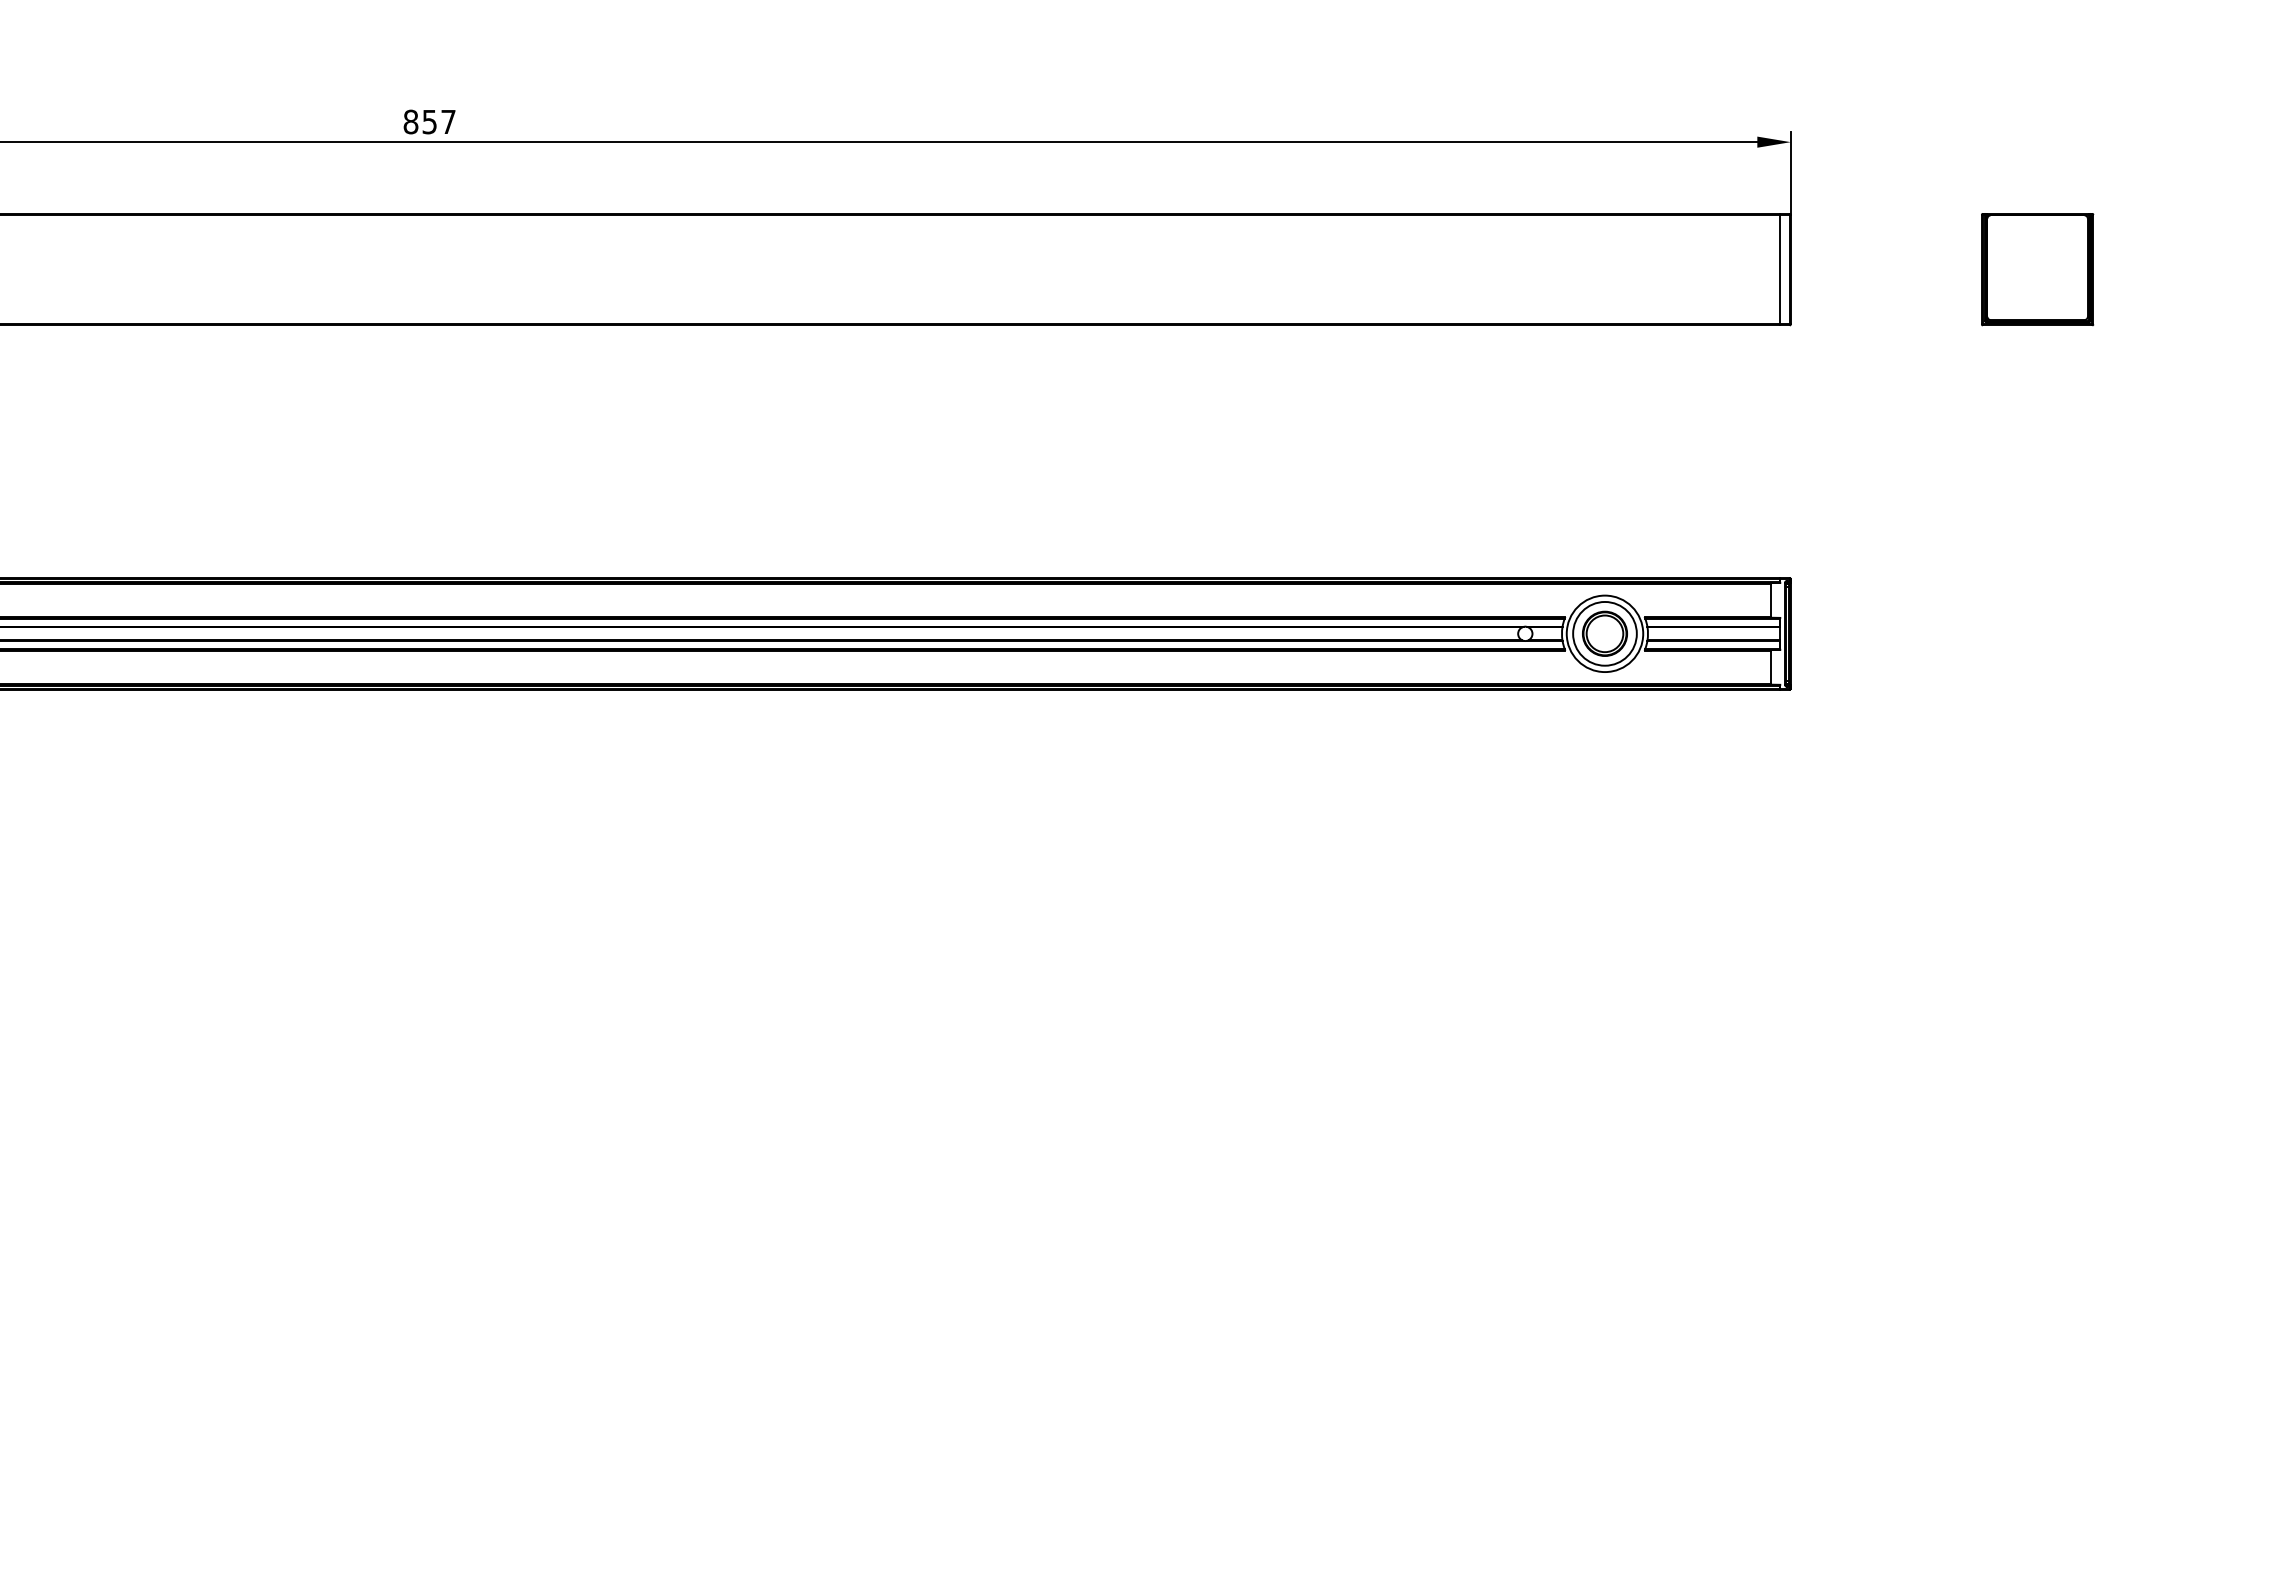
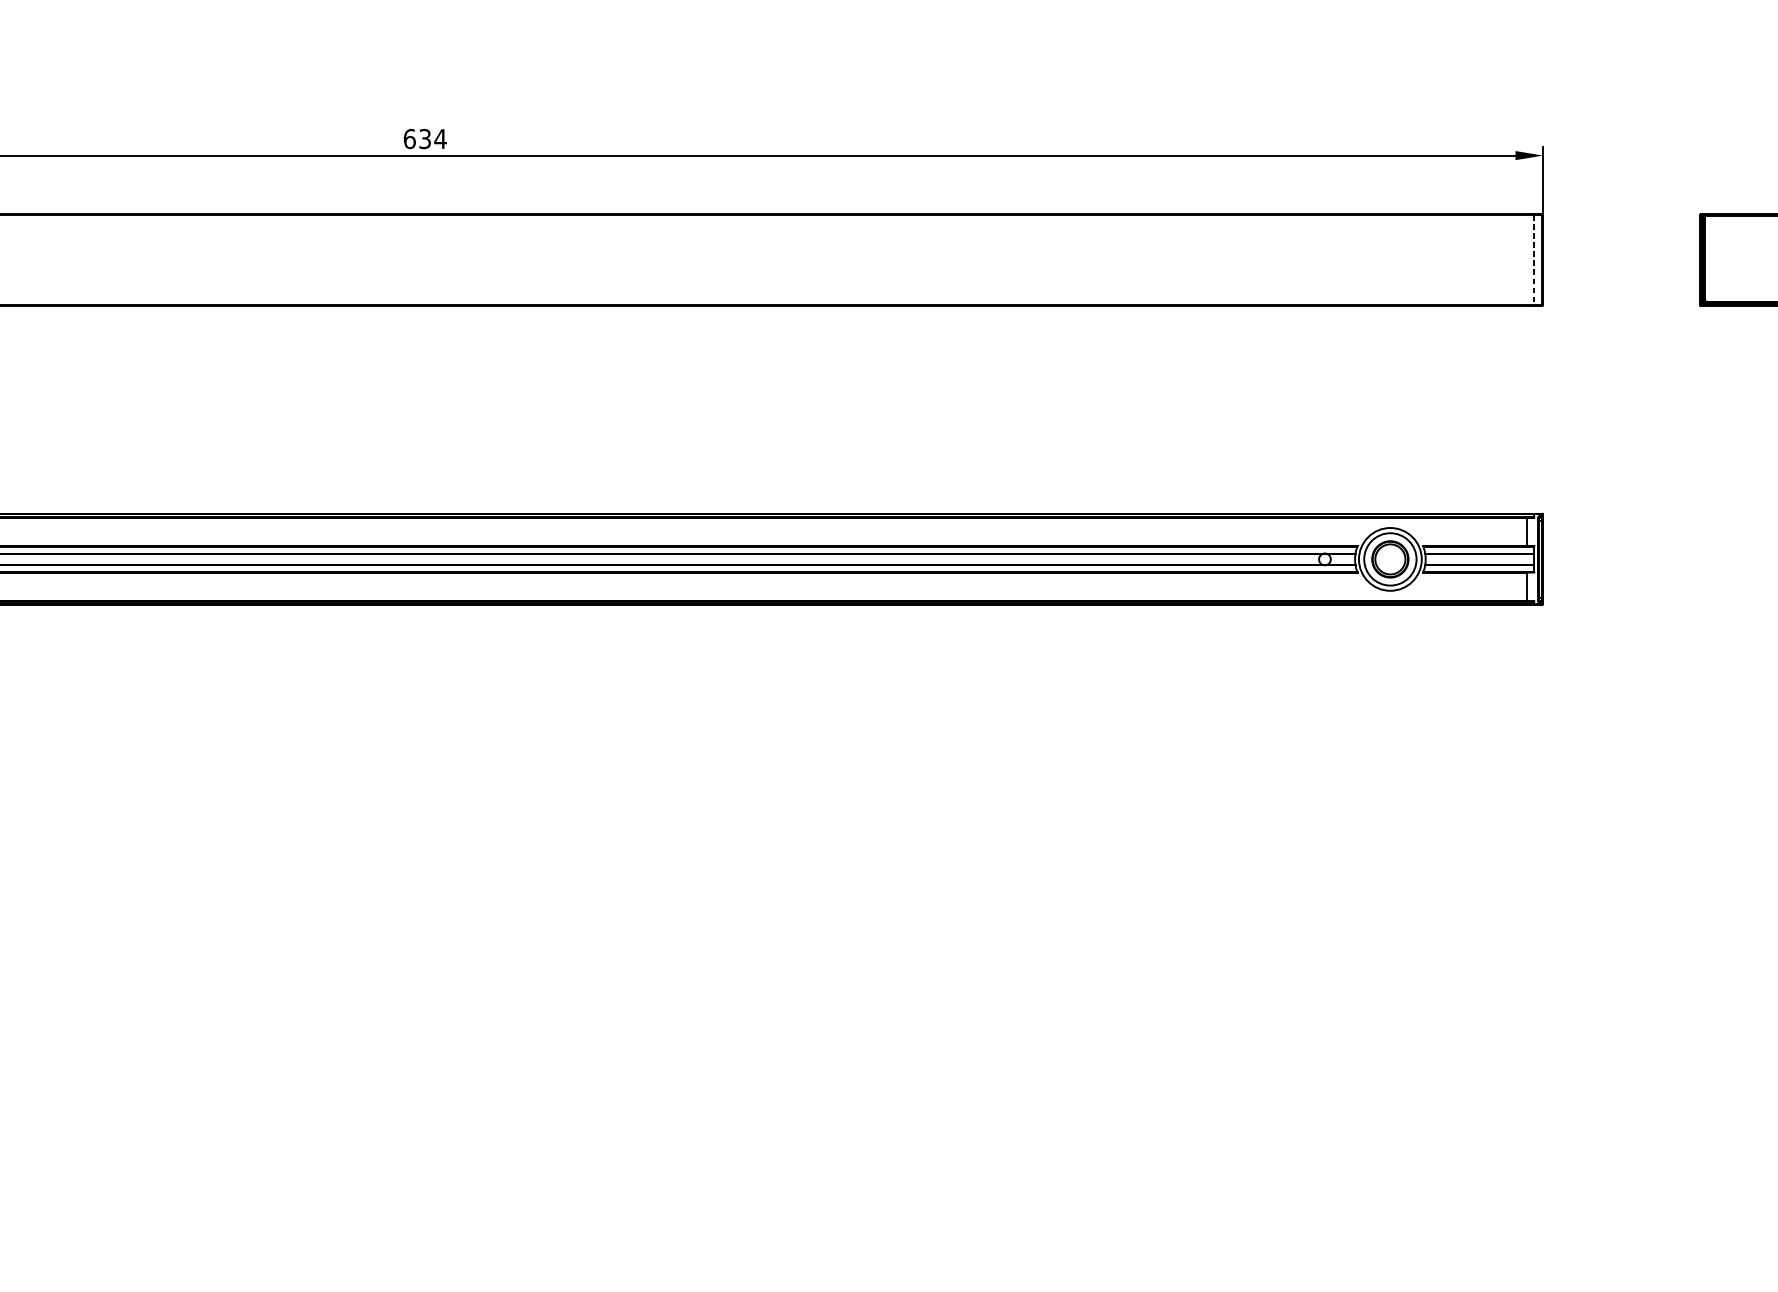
text: (429, 121) -> (424, 138), 857 -> 634
line: (1780, 269) -> (1534, 260), solid -> dashed

